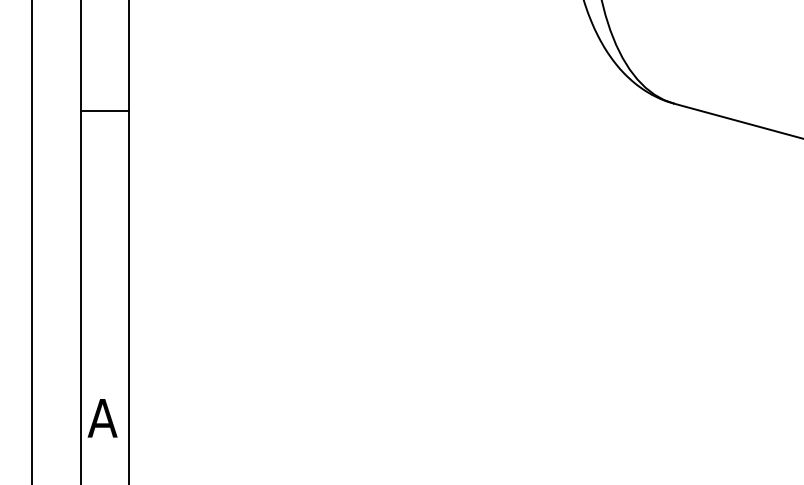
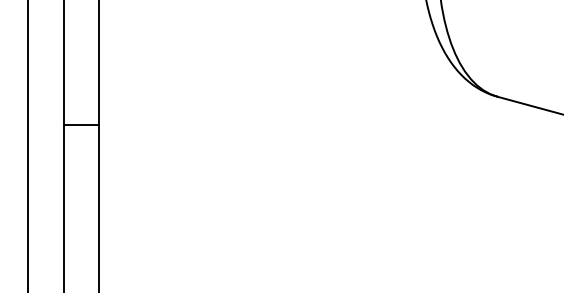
line: (104, 111) -> (81, 125), moved

